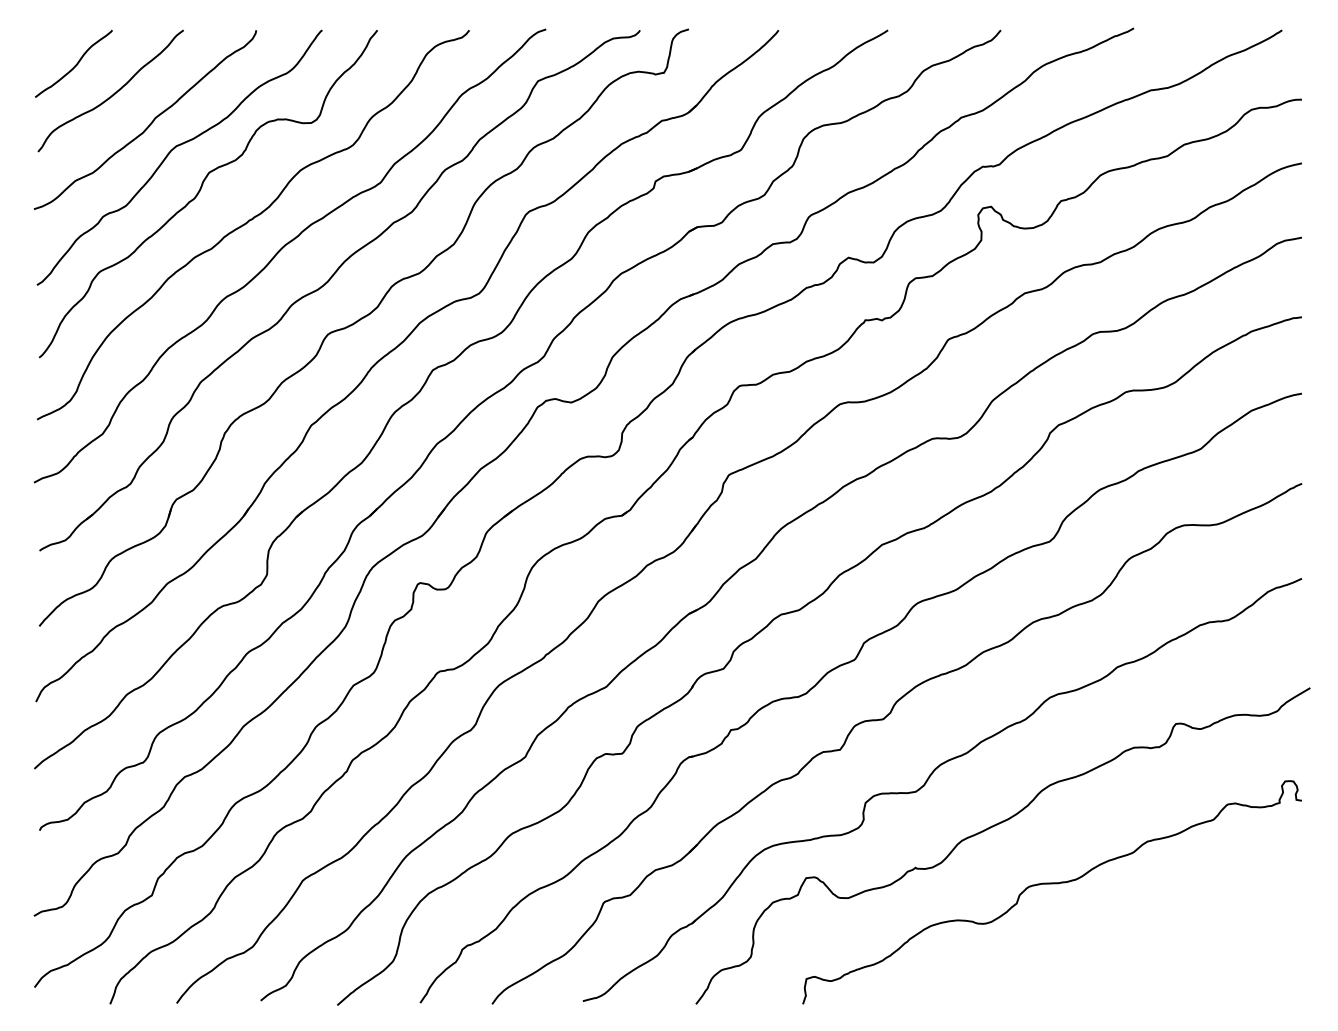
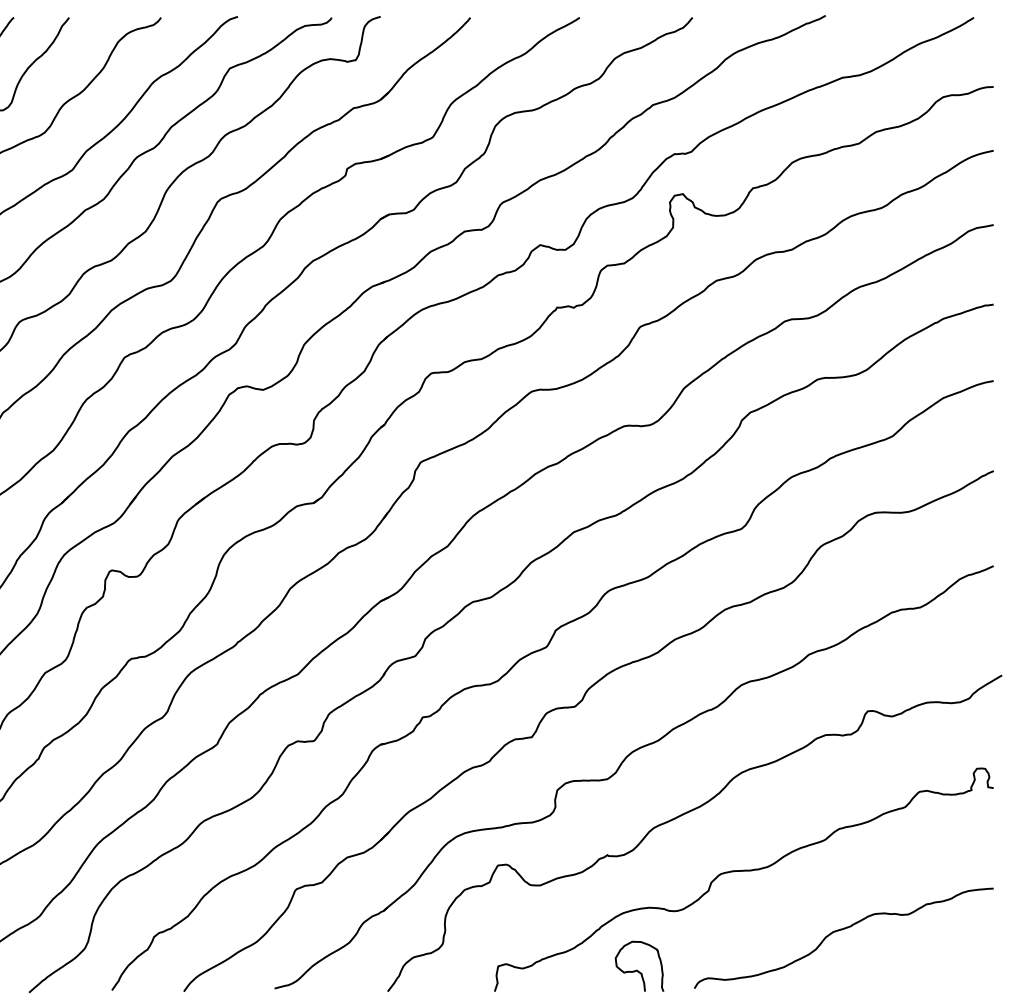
curve: (1149, 943) -> (841, 930), added
curve: (945, 982) -> (637, 969), added

